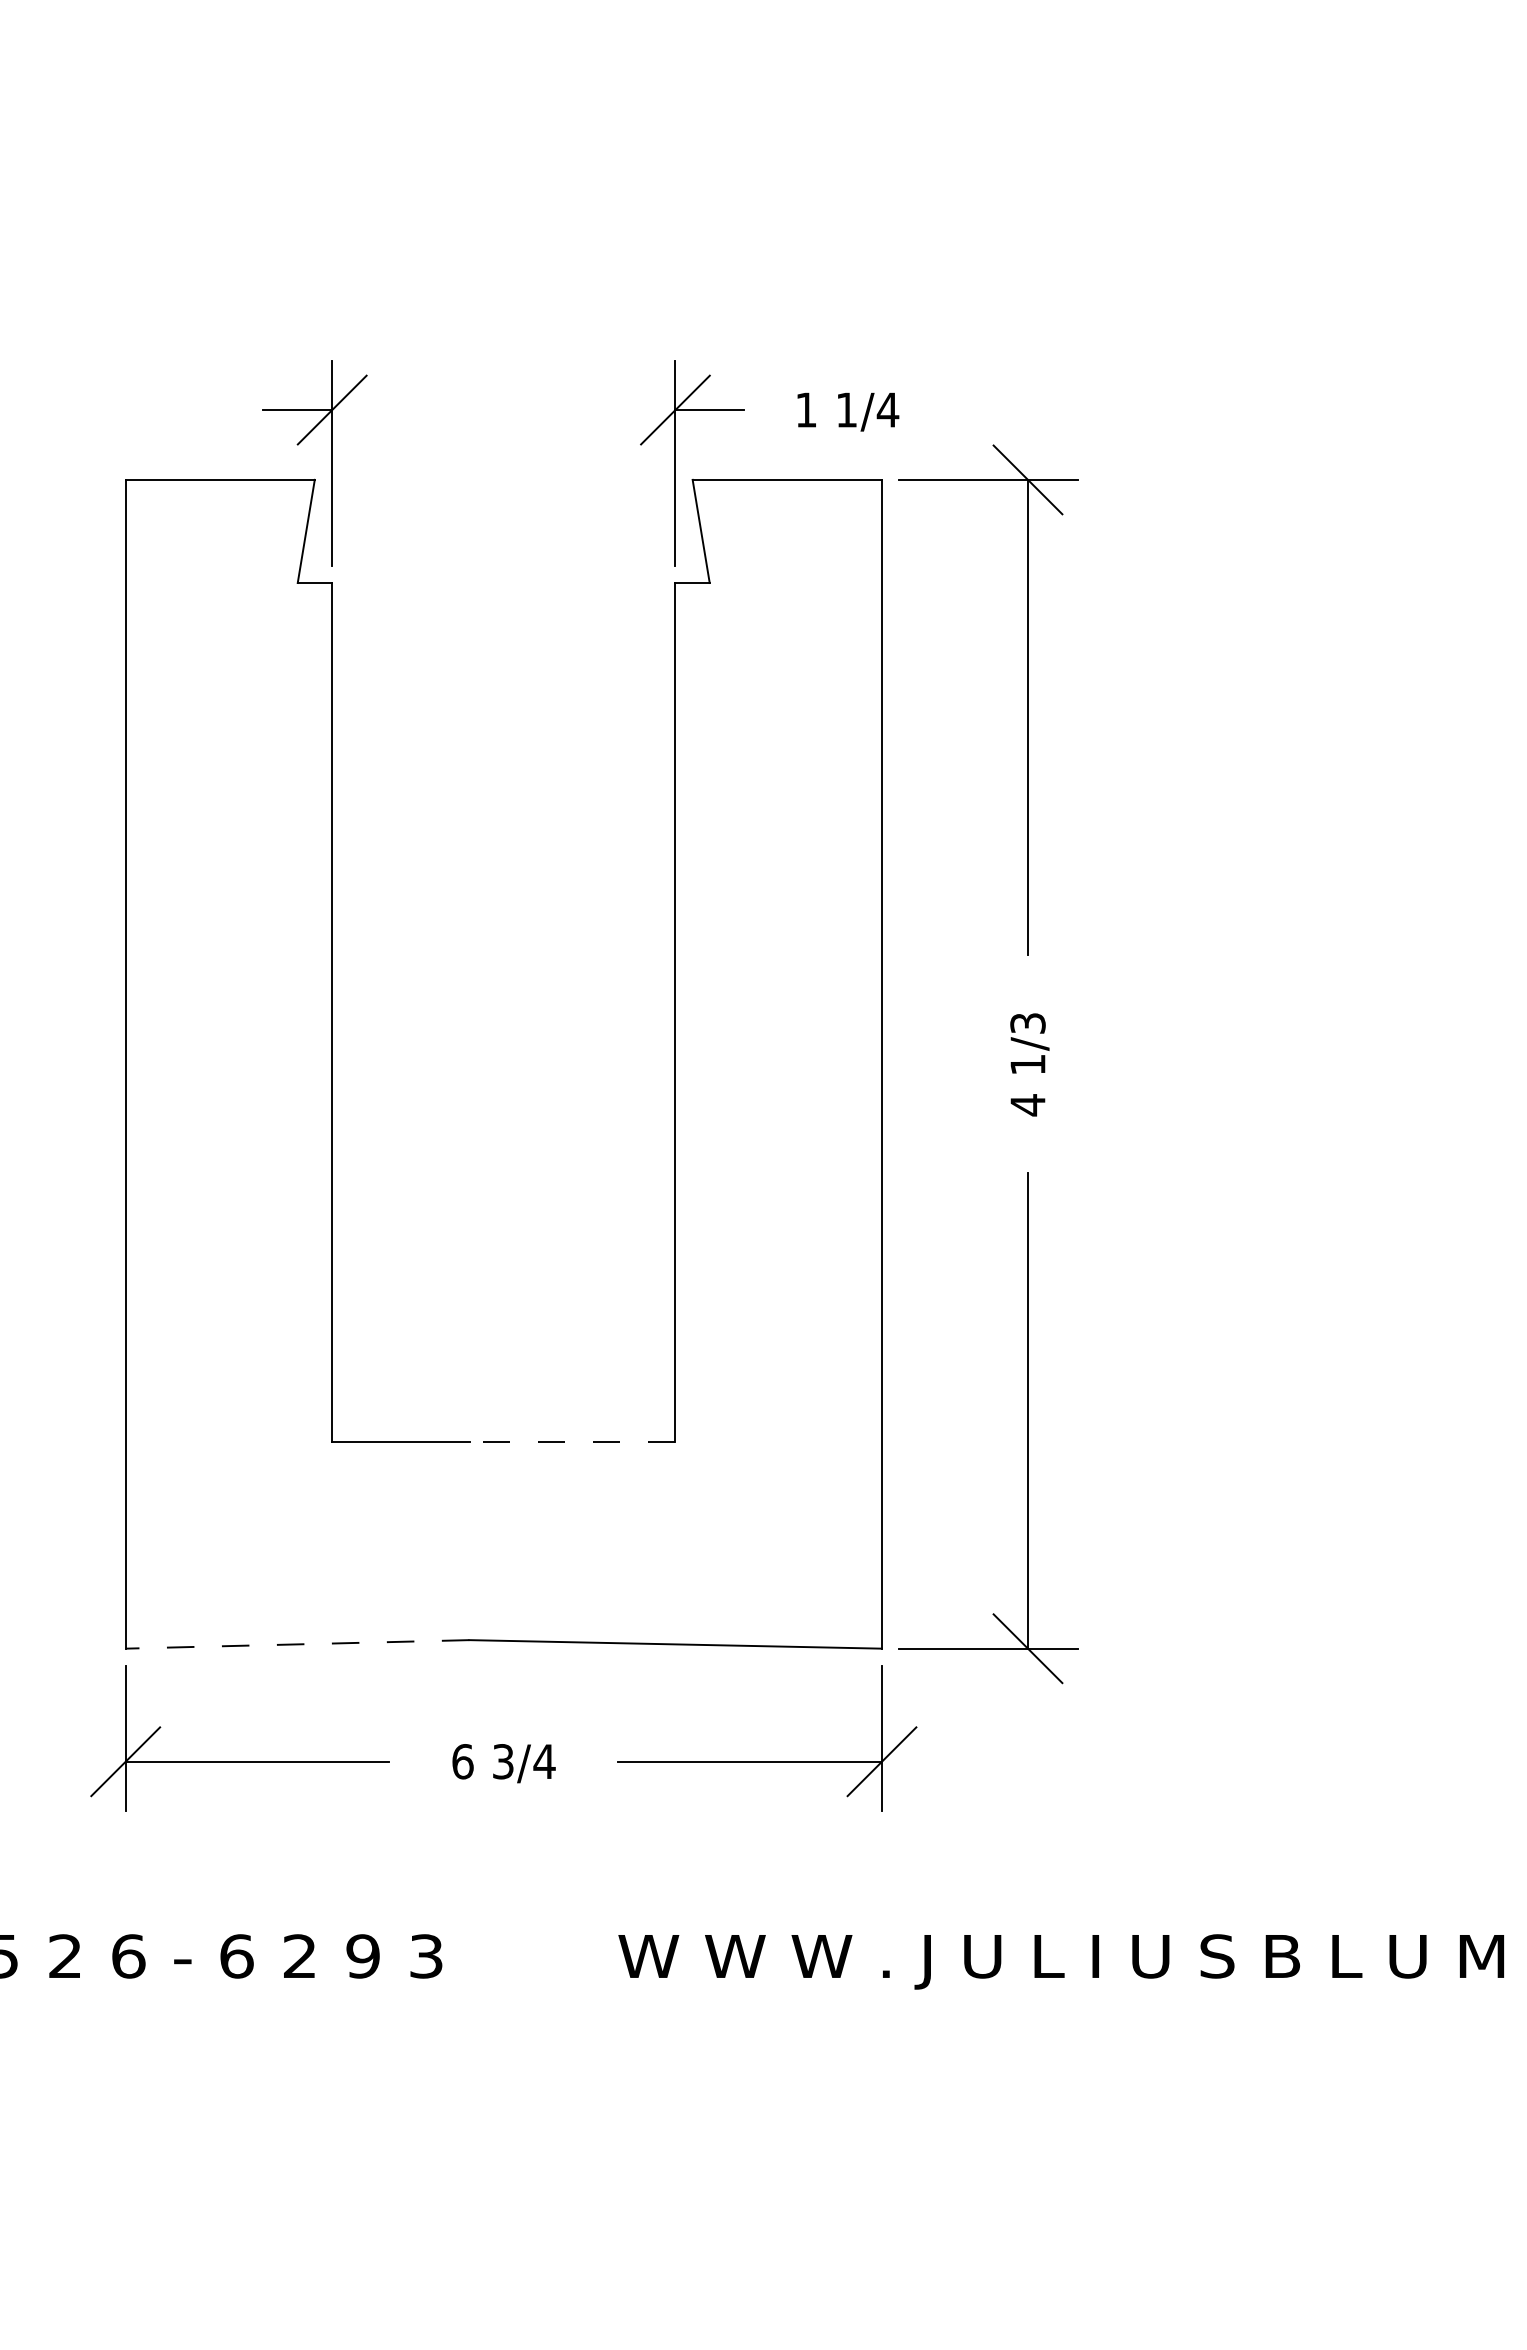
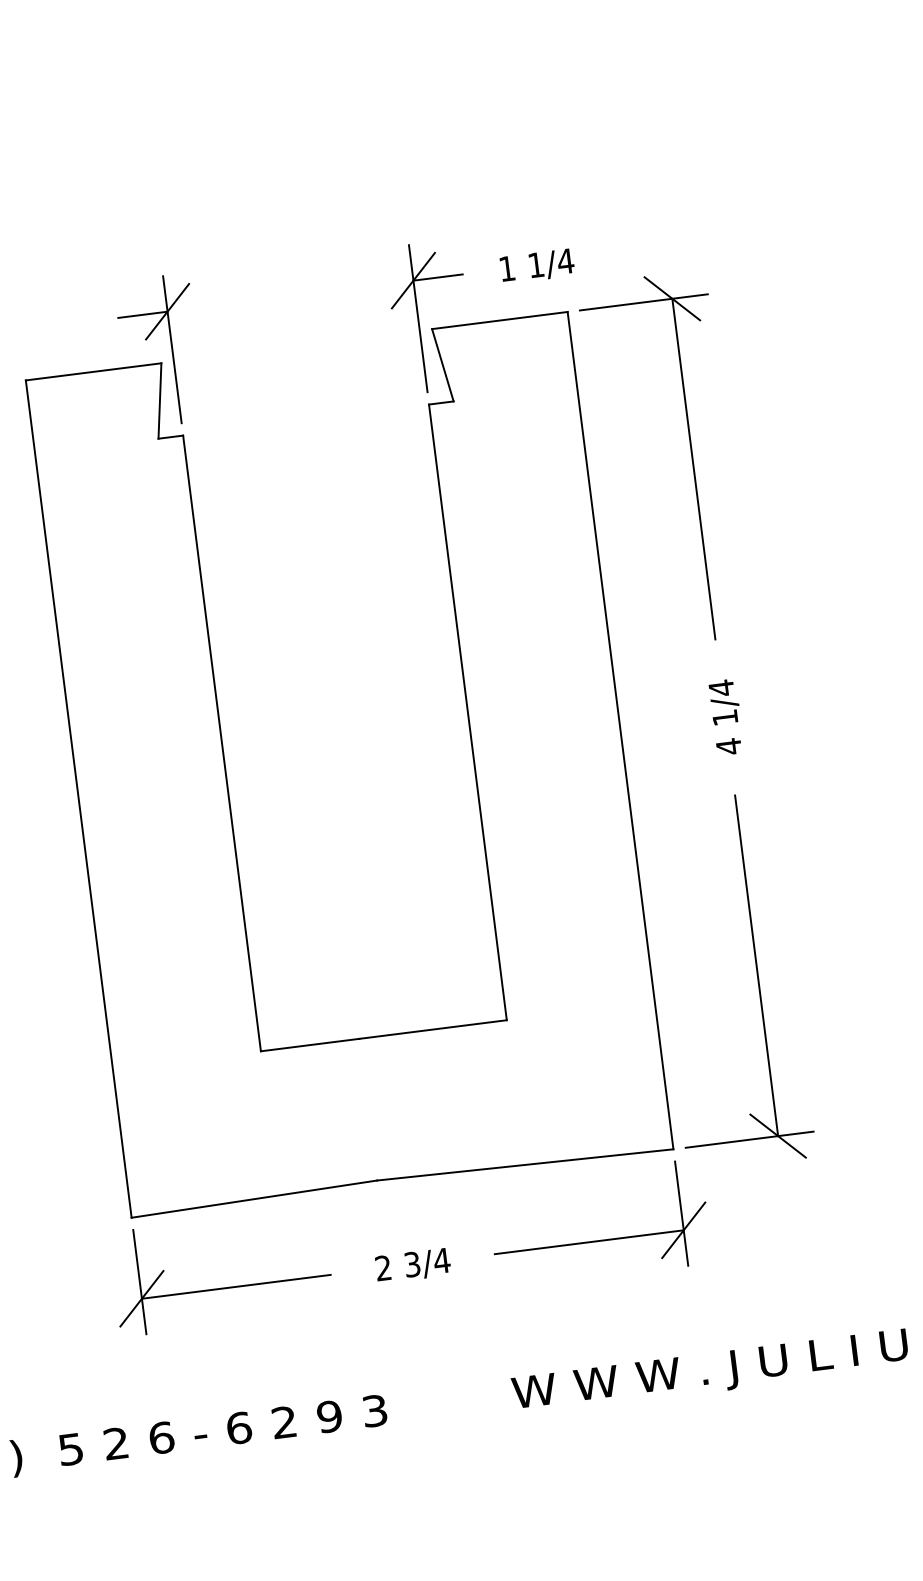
text: (1027, 1023) -> (721, 688), 1/3 -> 1/4
line: (571, 1442) -> (432, 1029), dashed -> solid
line: (297, 1644) -> (254, 1199), dashed -> solid
text: (462, 1761) -> (383, 1268), 6 -> 2

